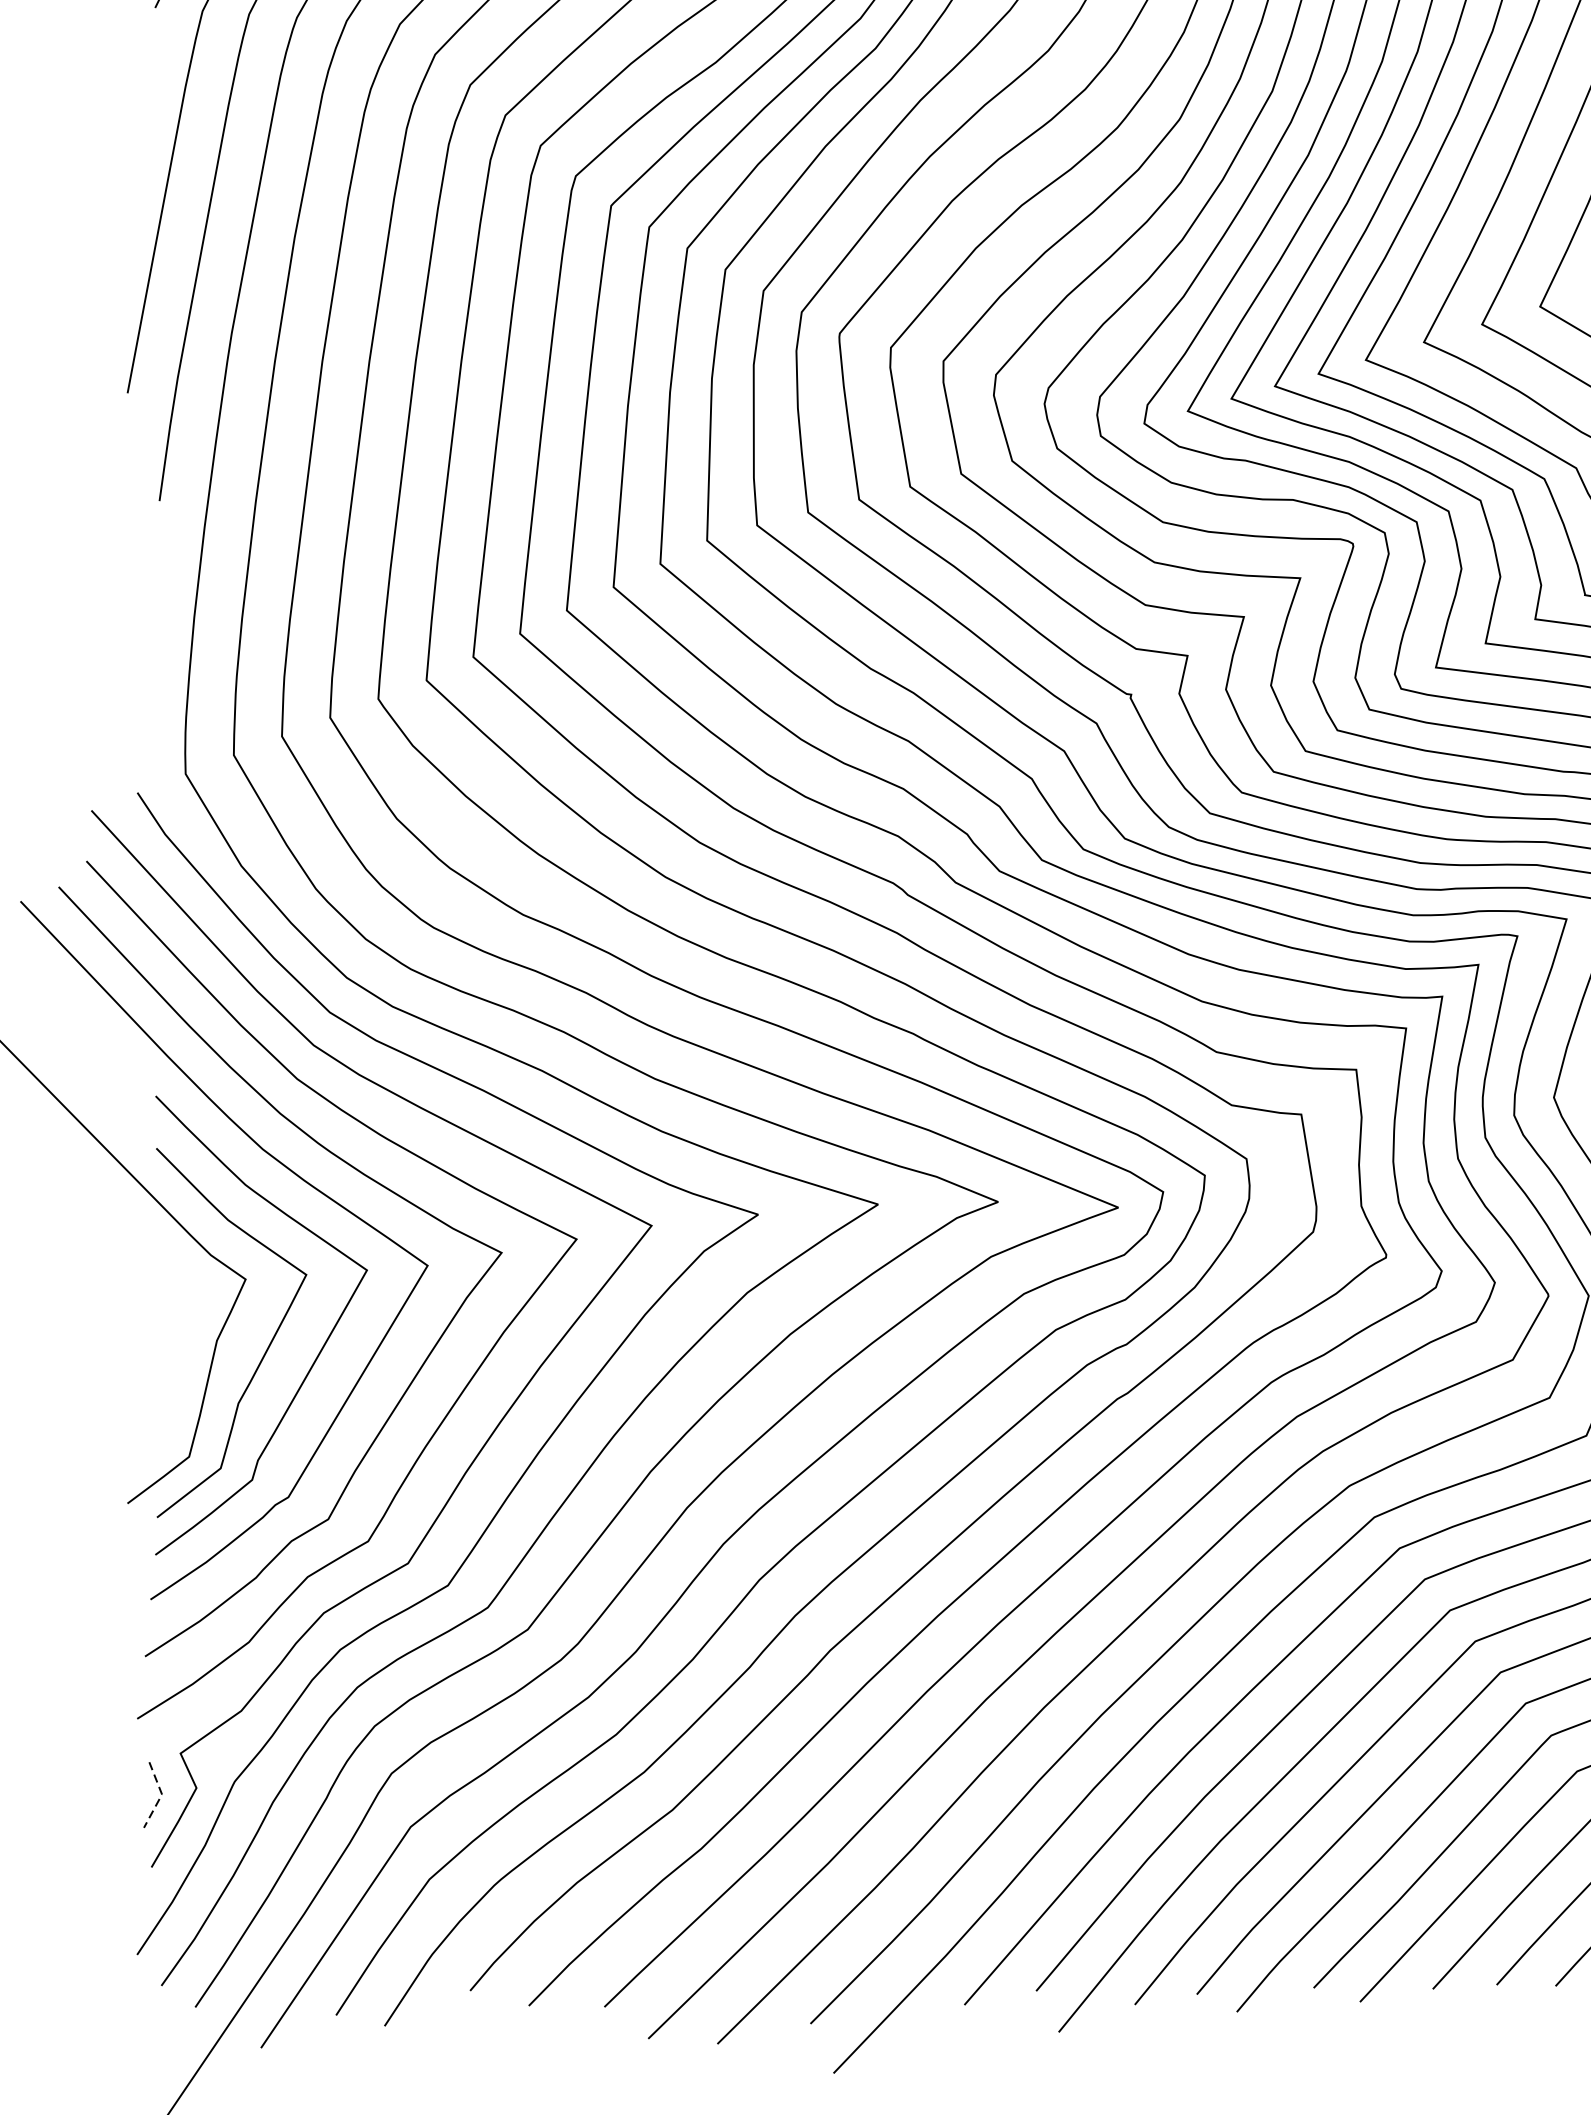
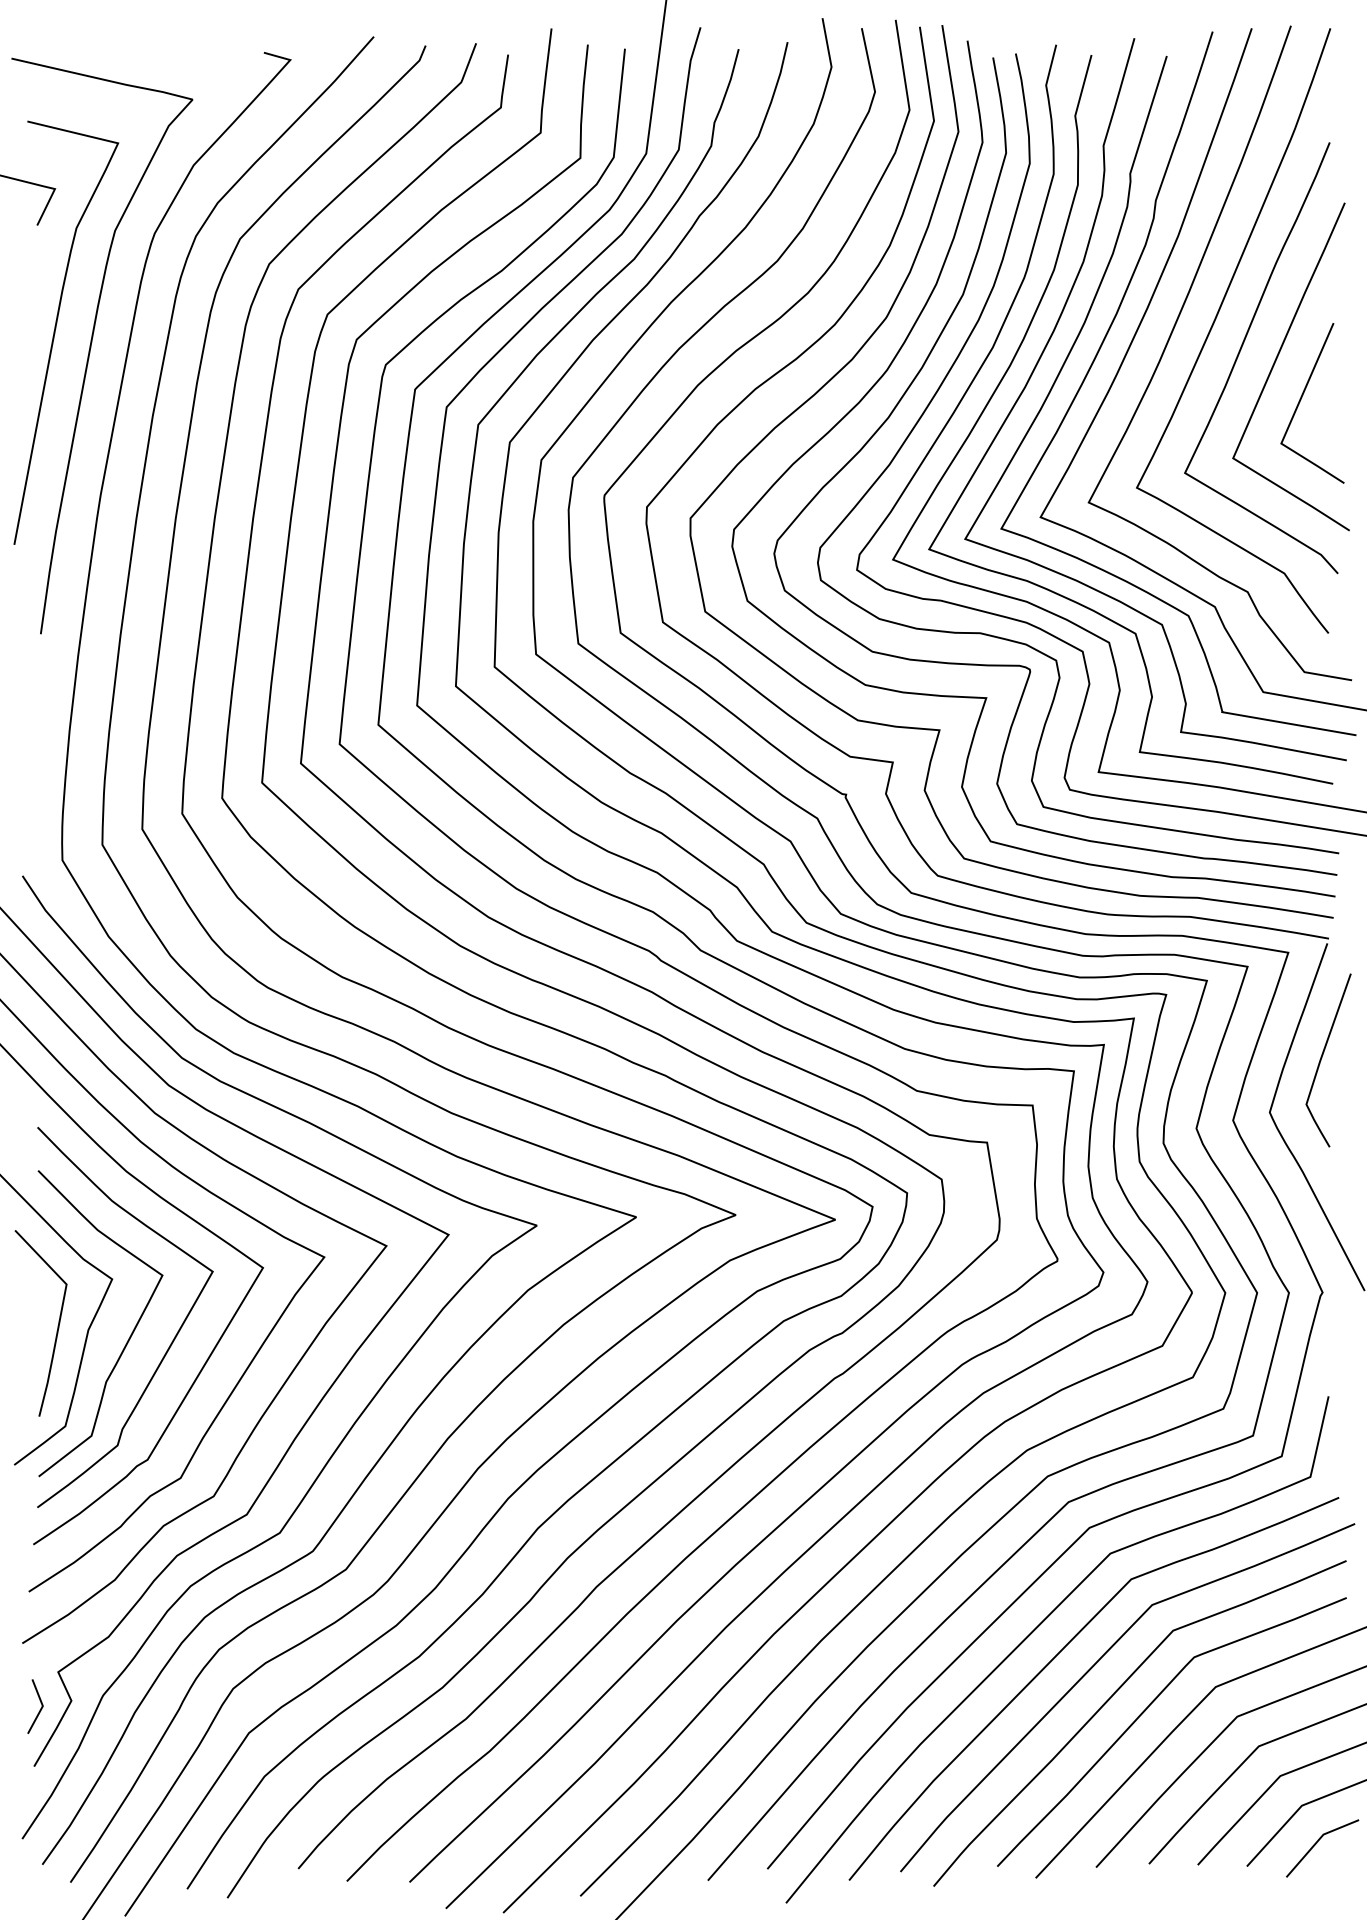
line: (179, 1335) -> (57, 1325), added
line: (161, 1794) -> (42, 1706), dashed -> solid

